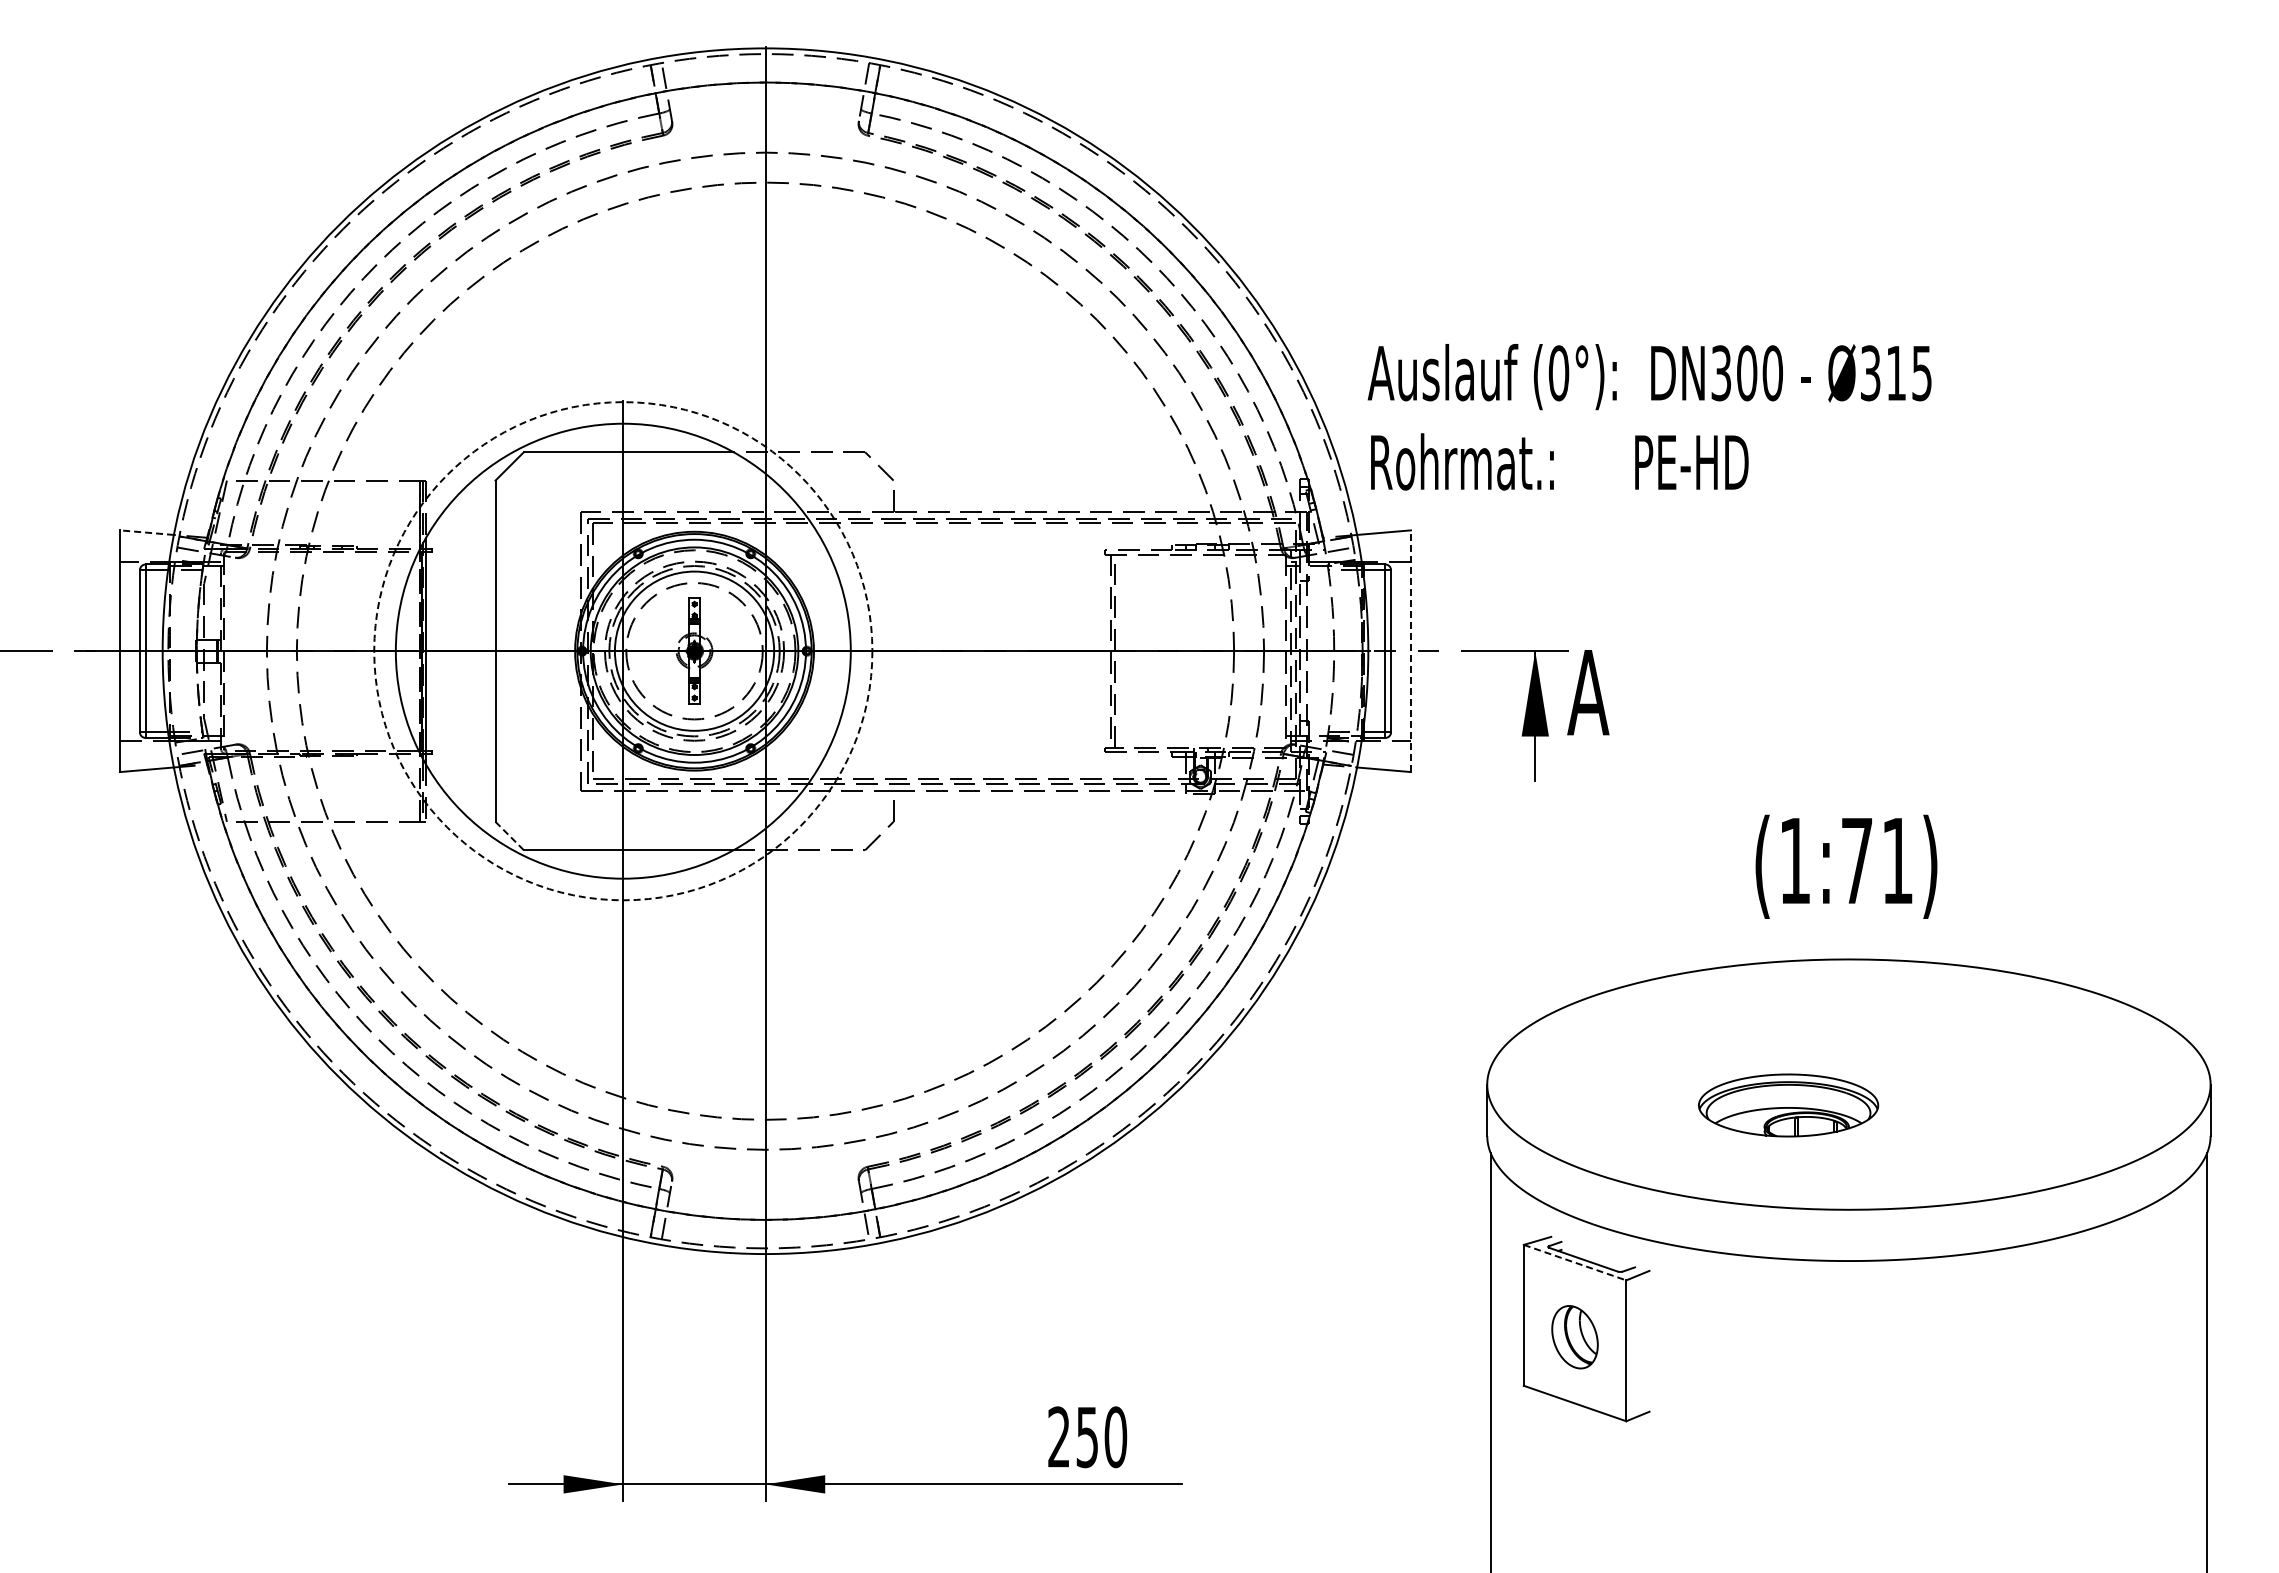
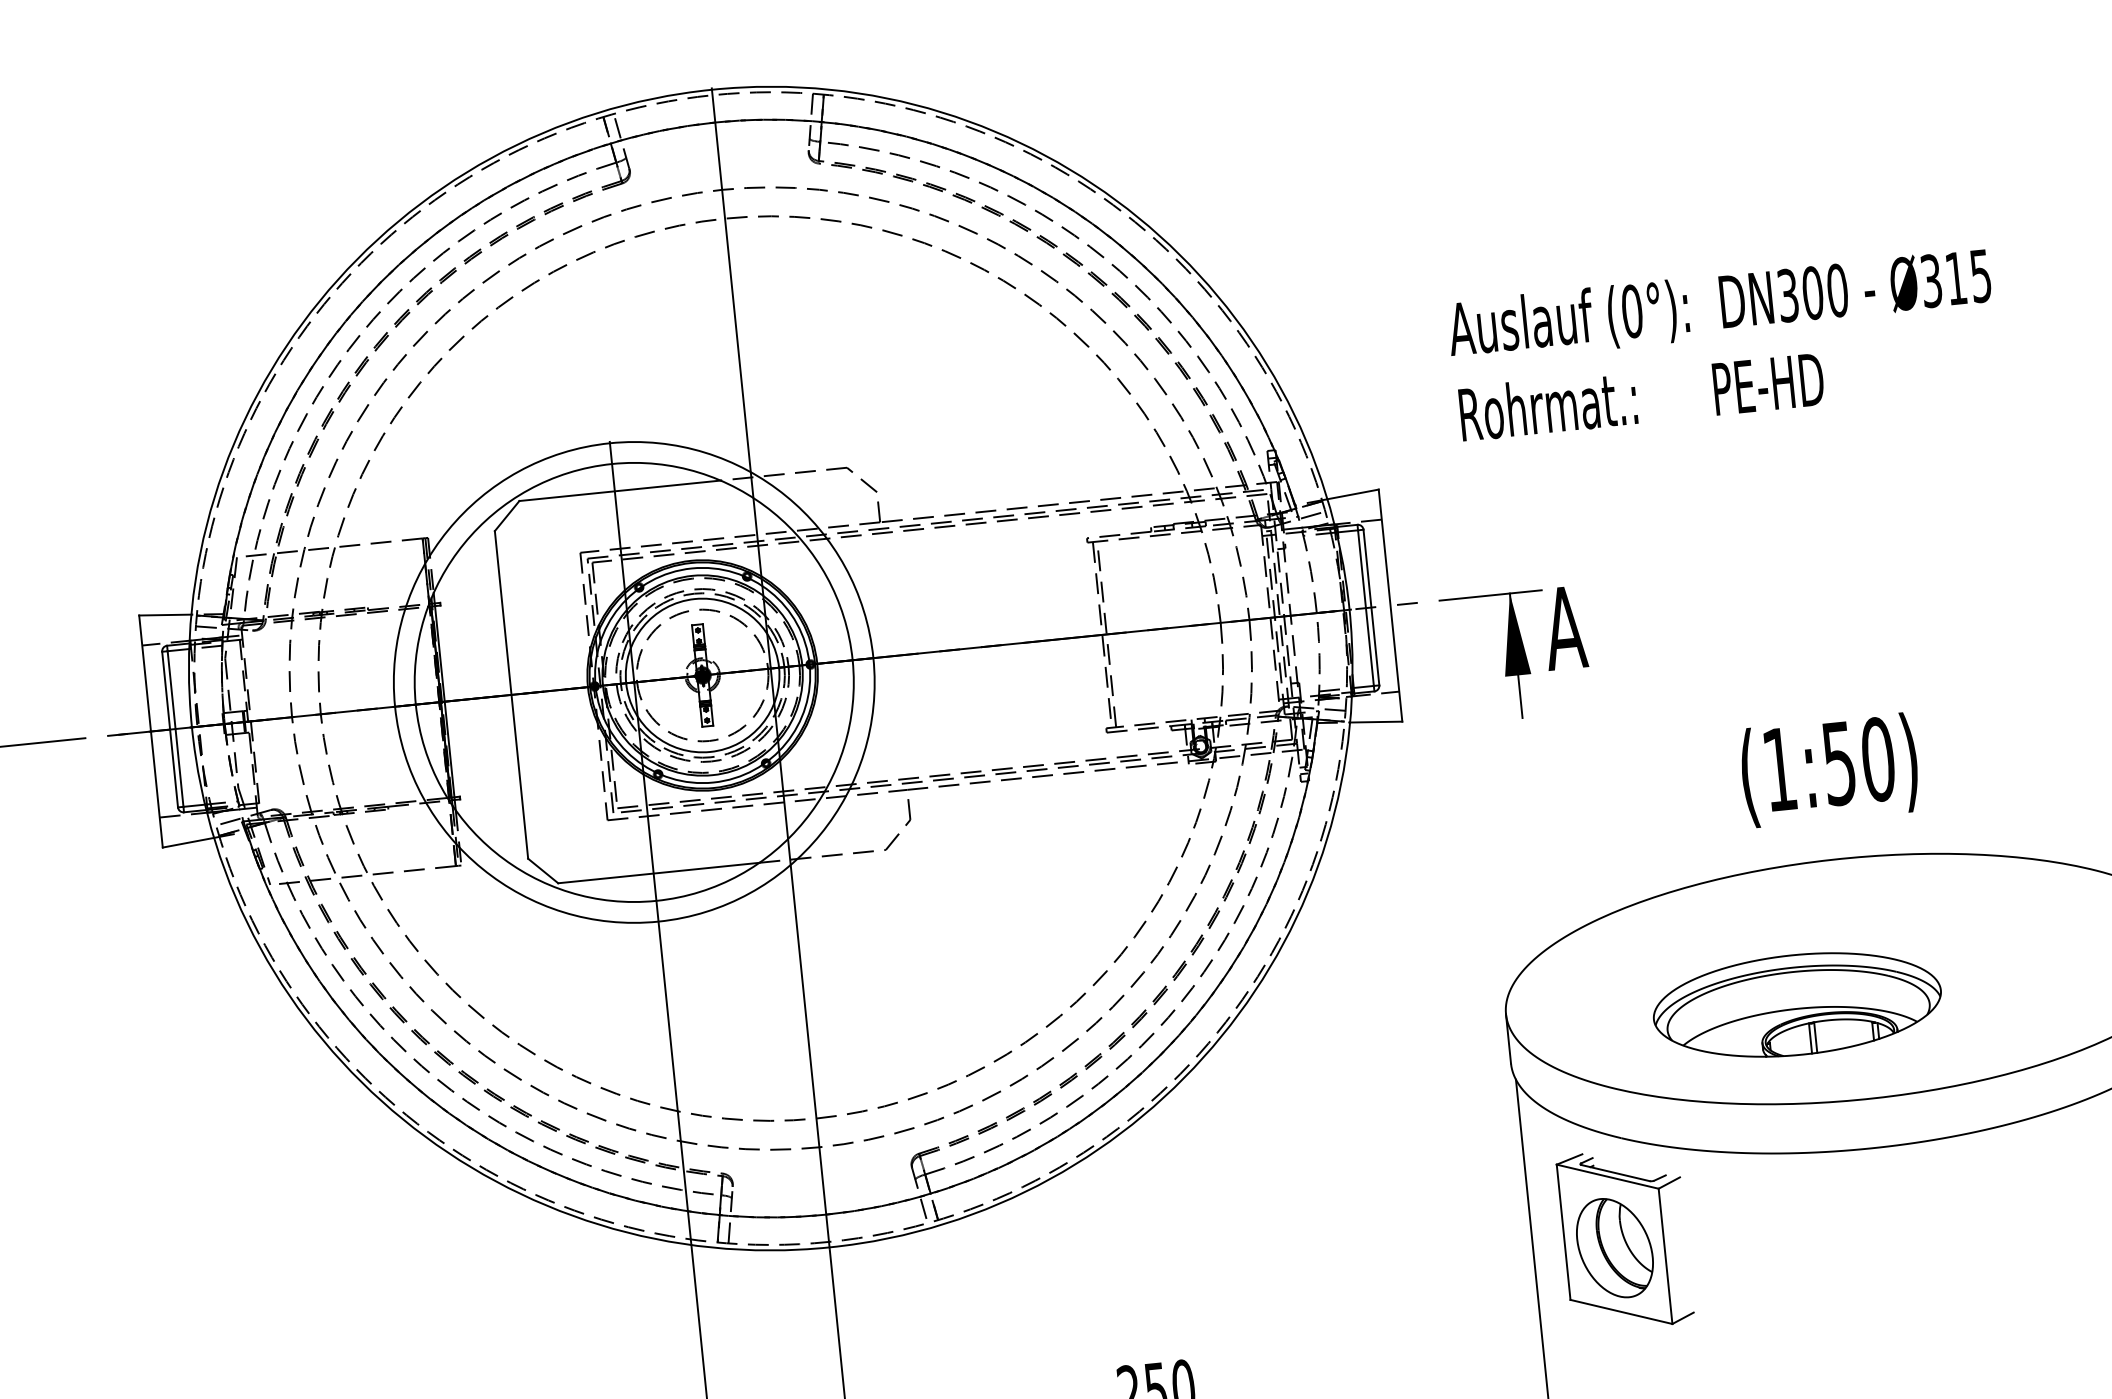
text: (1649, 417) -> (1723, 345), moved
line: (146, 532) -> (164, 614), dashed -> solid
circle: (623, 651) -> (634, 682), dashed -> solid
line: (1410, 651) -> (1390, 605), dashed -> solid
line: (510, 836) -> (543, 871), dashed -> solid
text: (1877, 860) -> (1858, 761), (1:71) -> (1:50)
part: (1788, 1105) -> (1797, 1004), size x1.67
line: (1575, 1262) -> (1608, 1176), dashed -> solid
part: (1574, 1337) -> (1614, 1248), size x1.67

